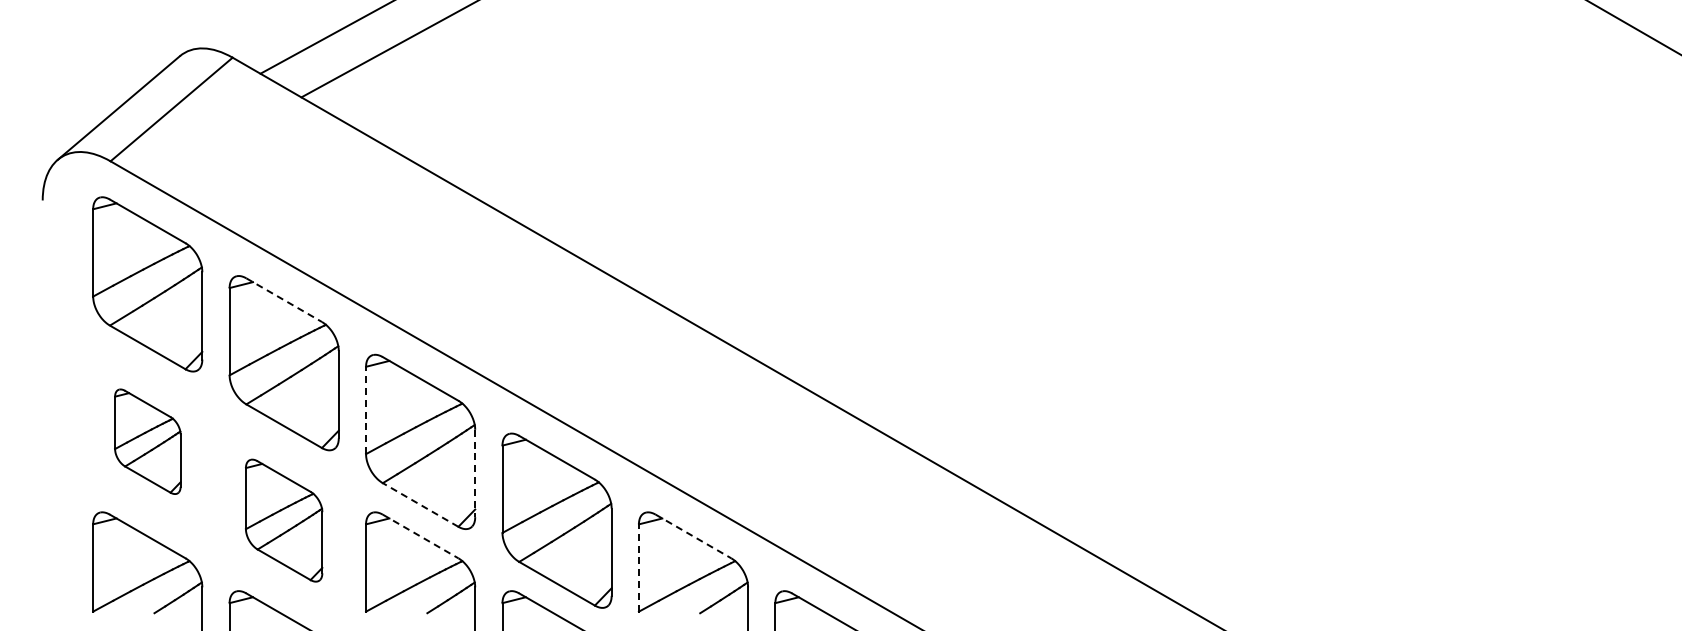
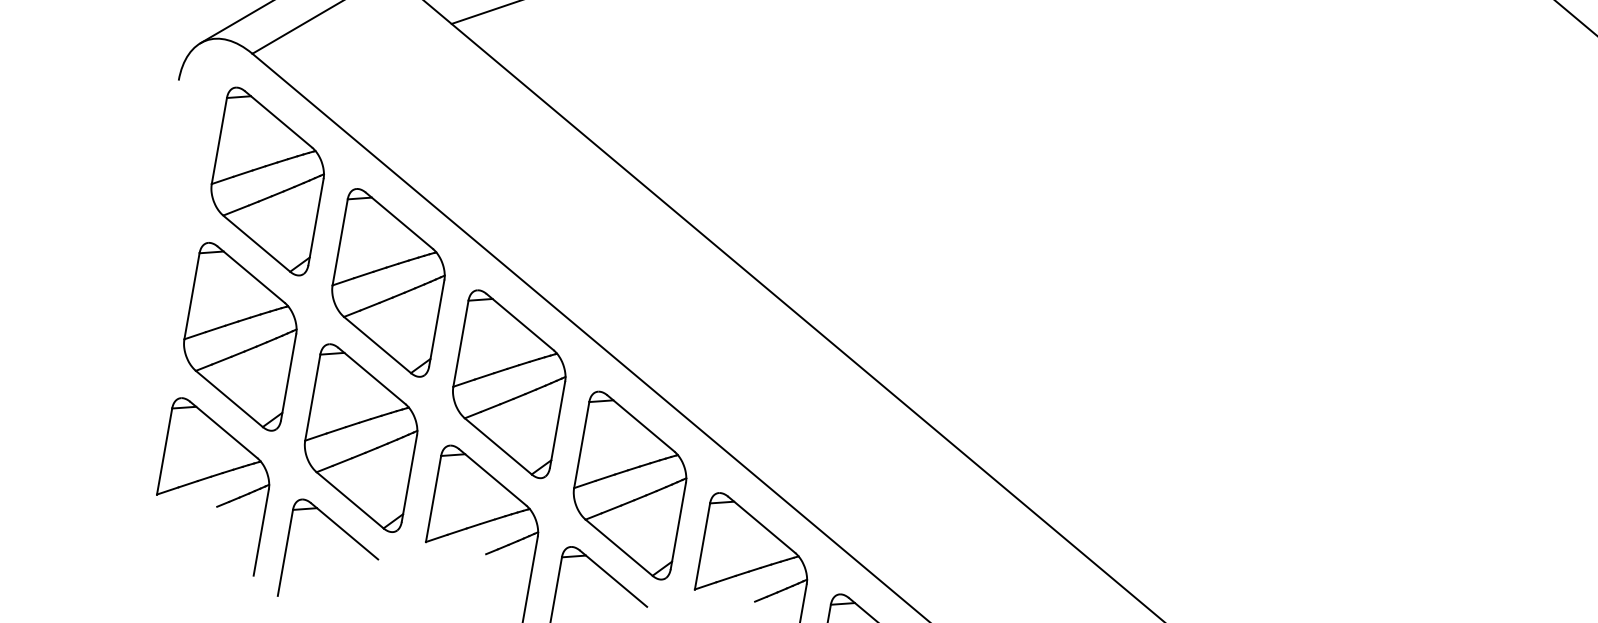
line: (284, 300) -> (399, 221), dashed -> solid
line: (366, 410) -> (461, 343), dashed -> solid
part: (147, 441) -> (240, 336), size x1.67
line: (475, 473) -> (557, 424), dashed -> solid
line: (420, 504) -> (498, 445), dashed -> solid
part: (283, 520) -> (360, 437), size x1.43
line: (420, 536) -> (492, 477), dashed -> solid
line: (693, 536) -> (761, 524), dashed -> solid
line: (638, 568) -> (701, 546), dashed -> solid

